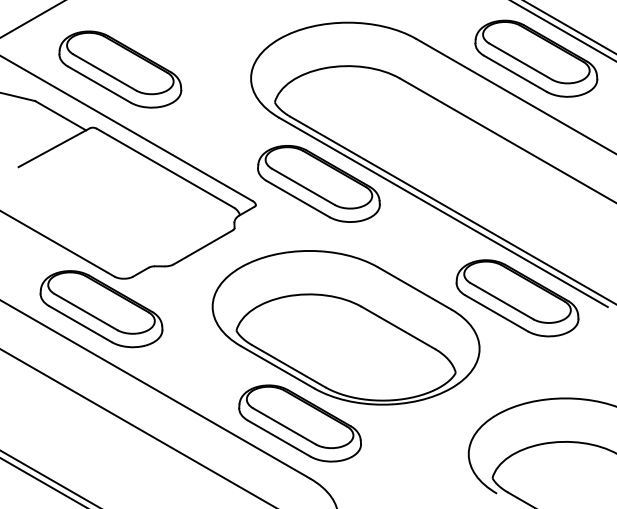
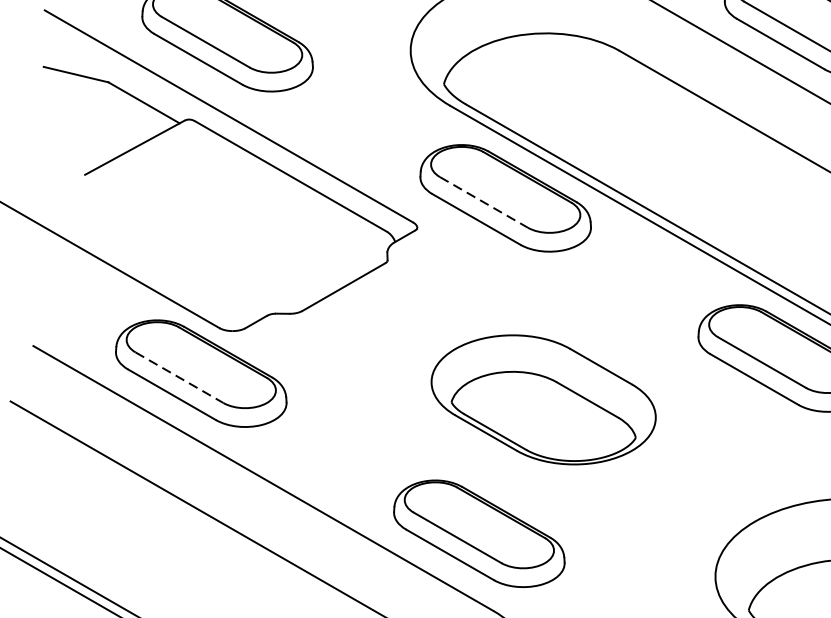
line: (303, 187) -> (484, 203), solid -> dashed
line: (86, 312) -> (180, 378), solid -> dashed
part: (345, 327) -> (542, 399), size x0.6

